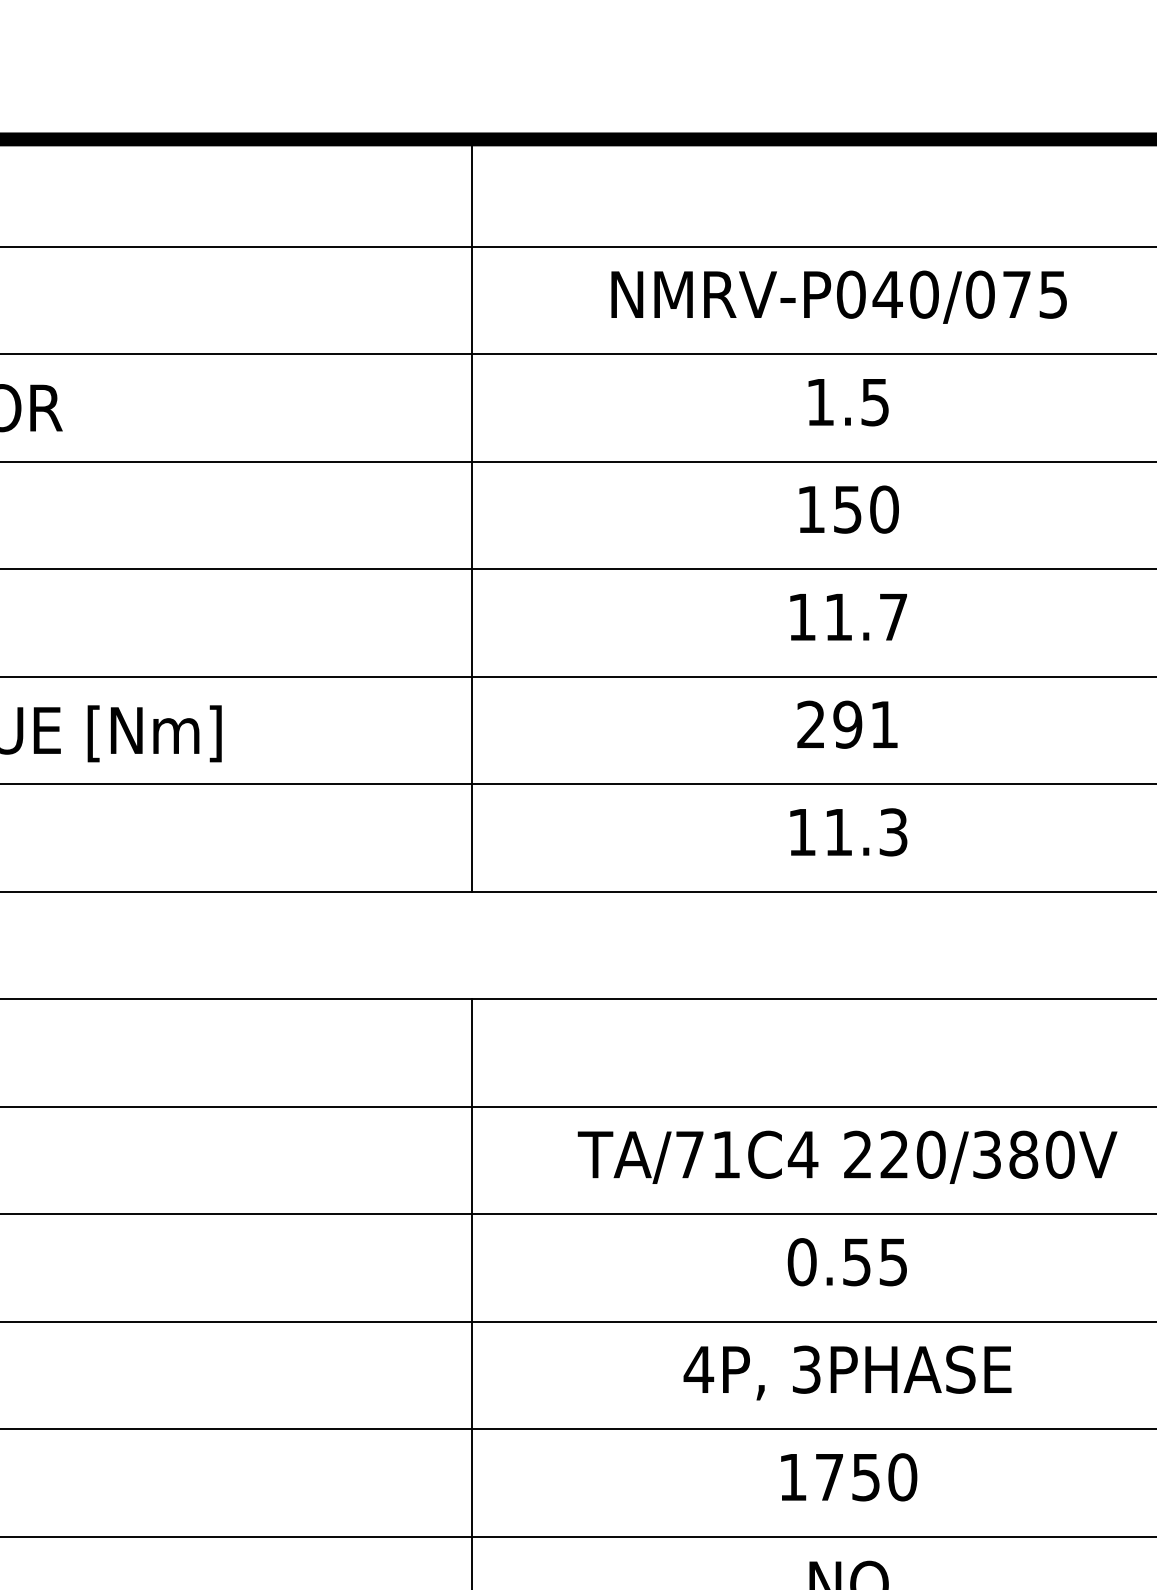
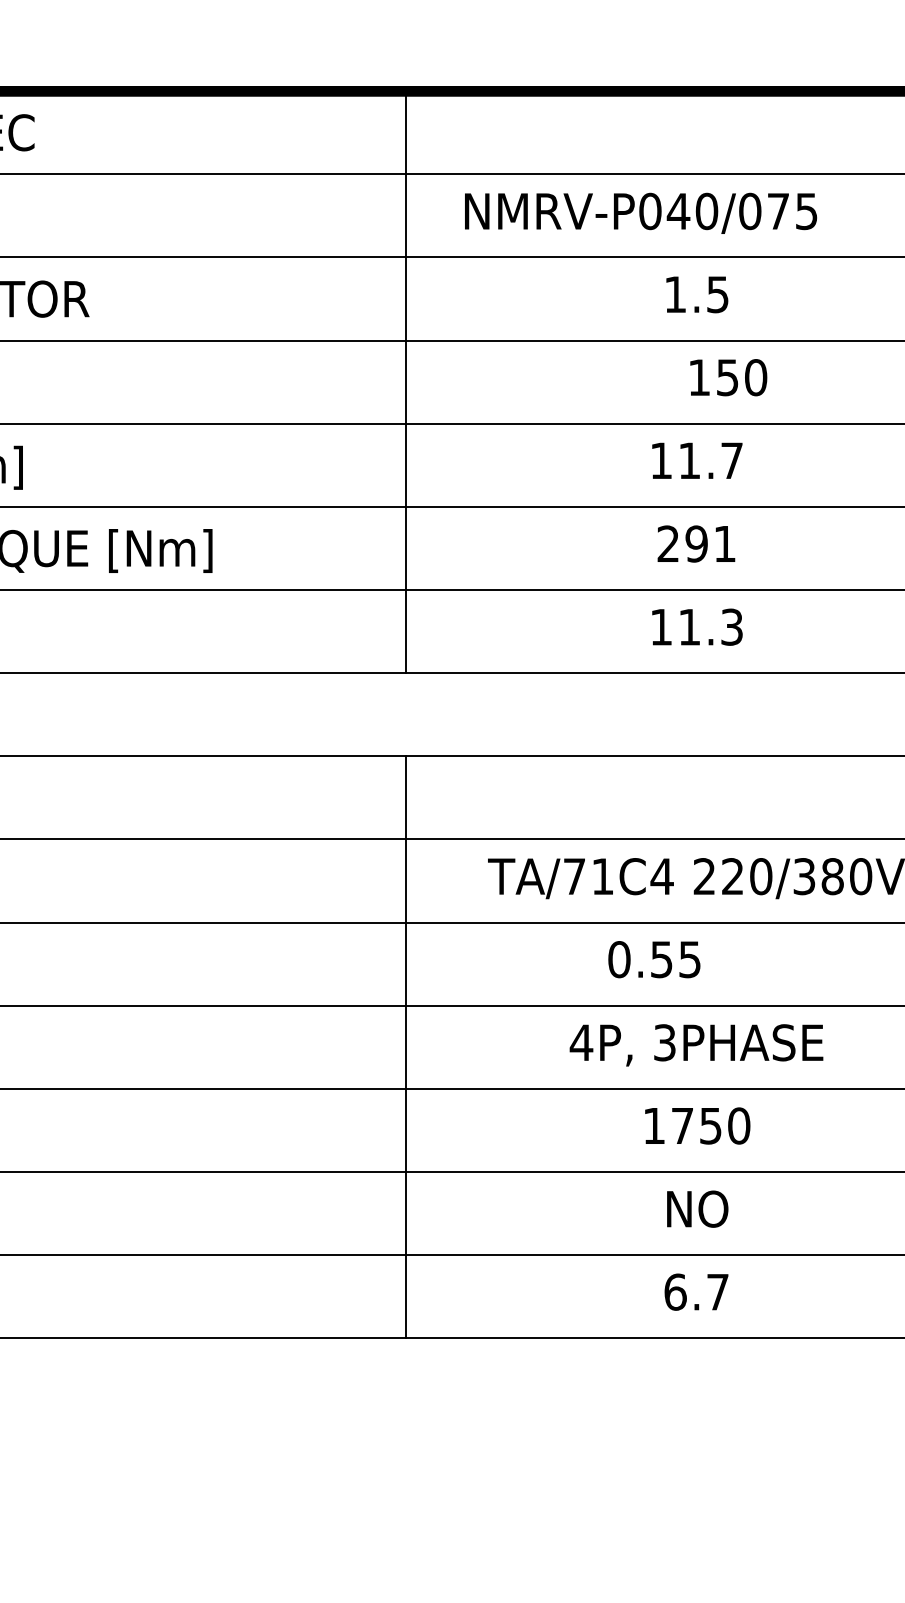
text: (839, 296) -> (641, 212), moved
text: (848, 509) -> (728, 377), moved
text: (847, 1262) -> (654, 959), moved

